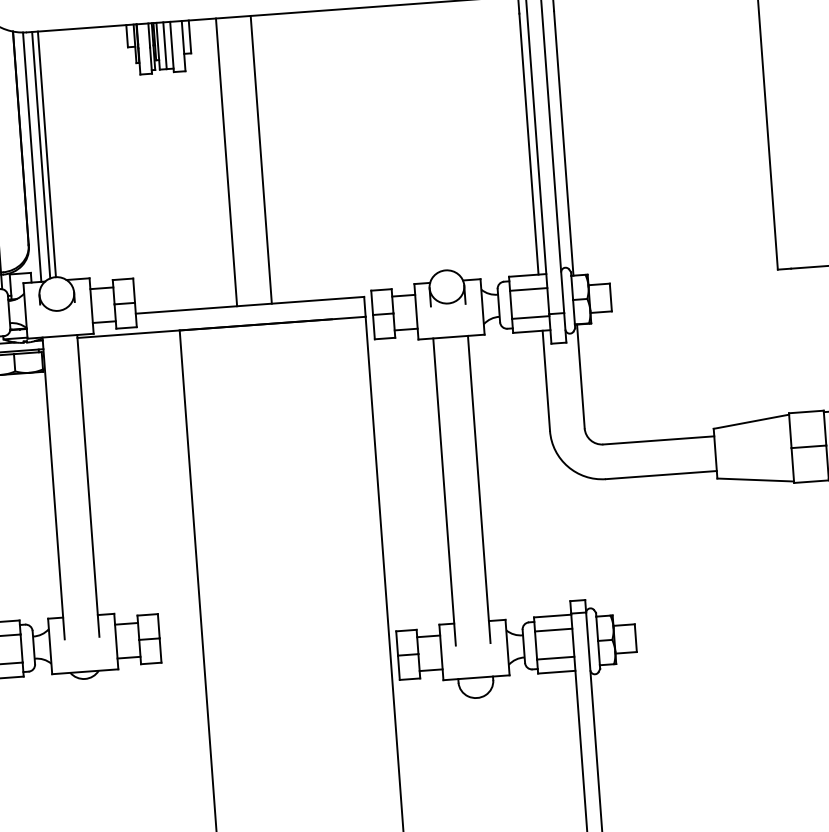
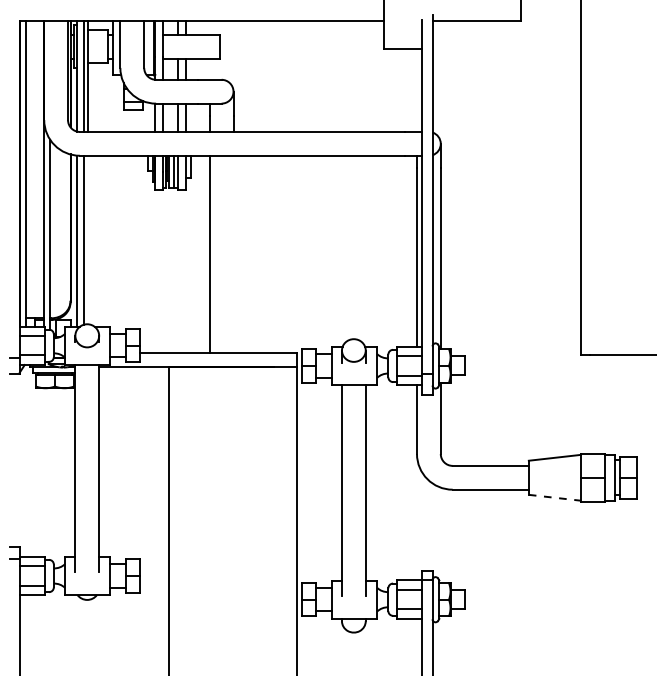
line: (46, 153) -> (87, 239), removed
line: (261, 159) -> (233, 254), removed
line: (756, 479) -> (555, 497), solid -> dashed

